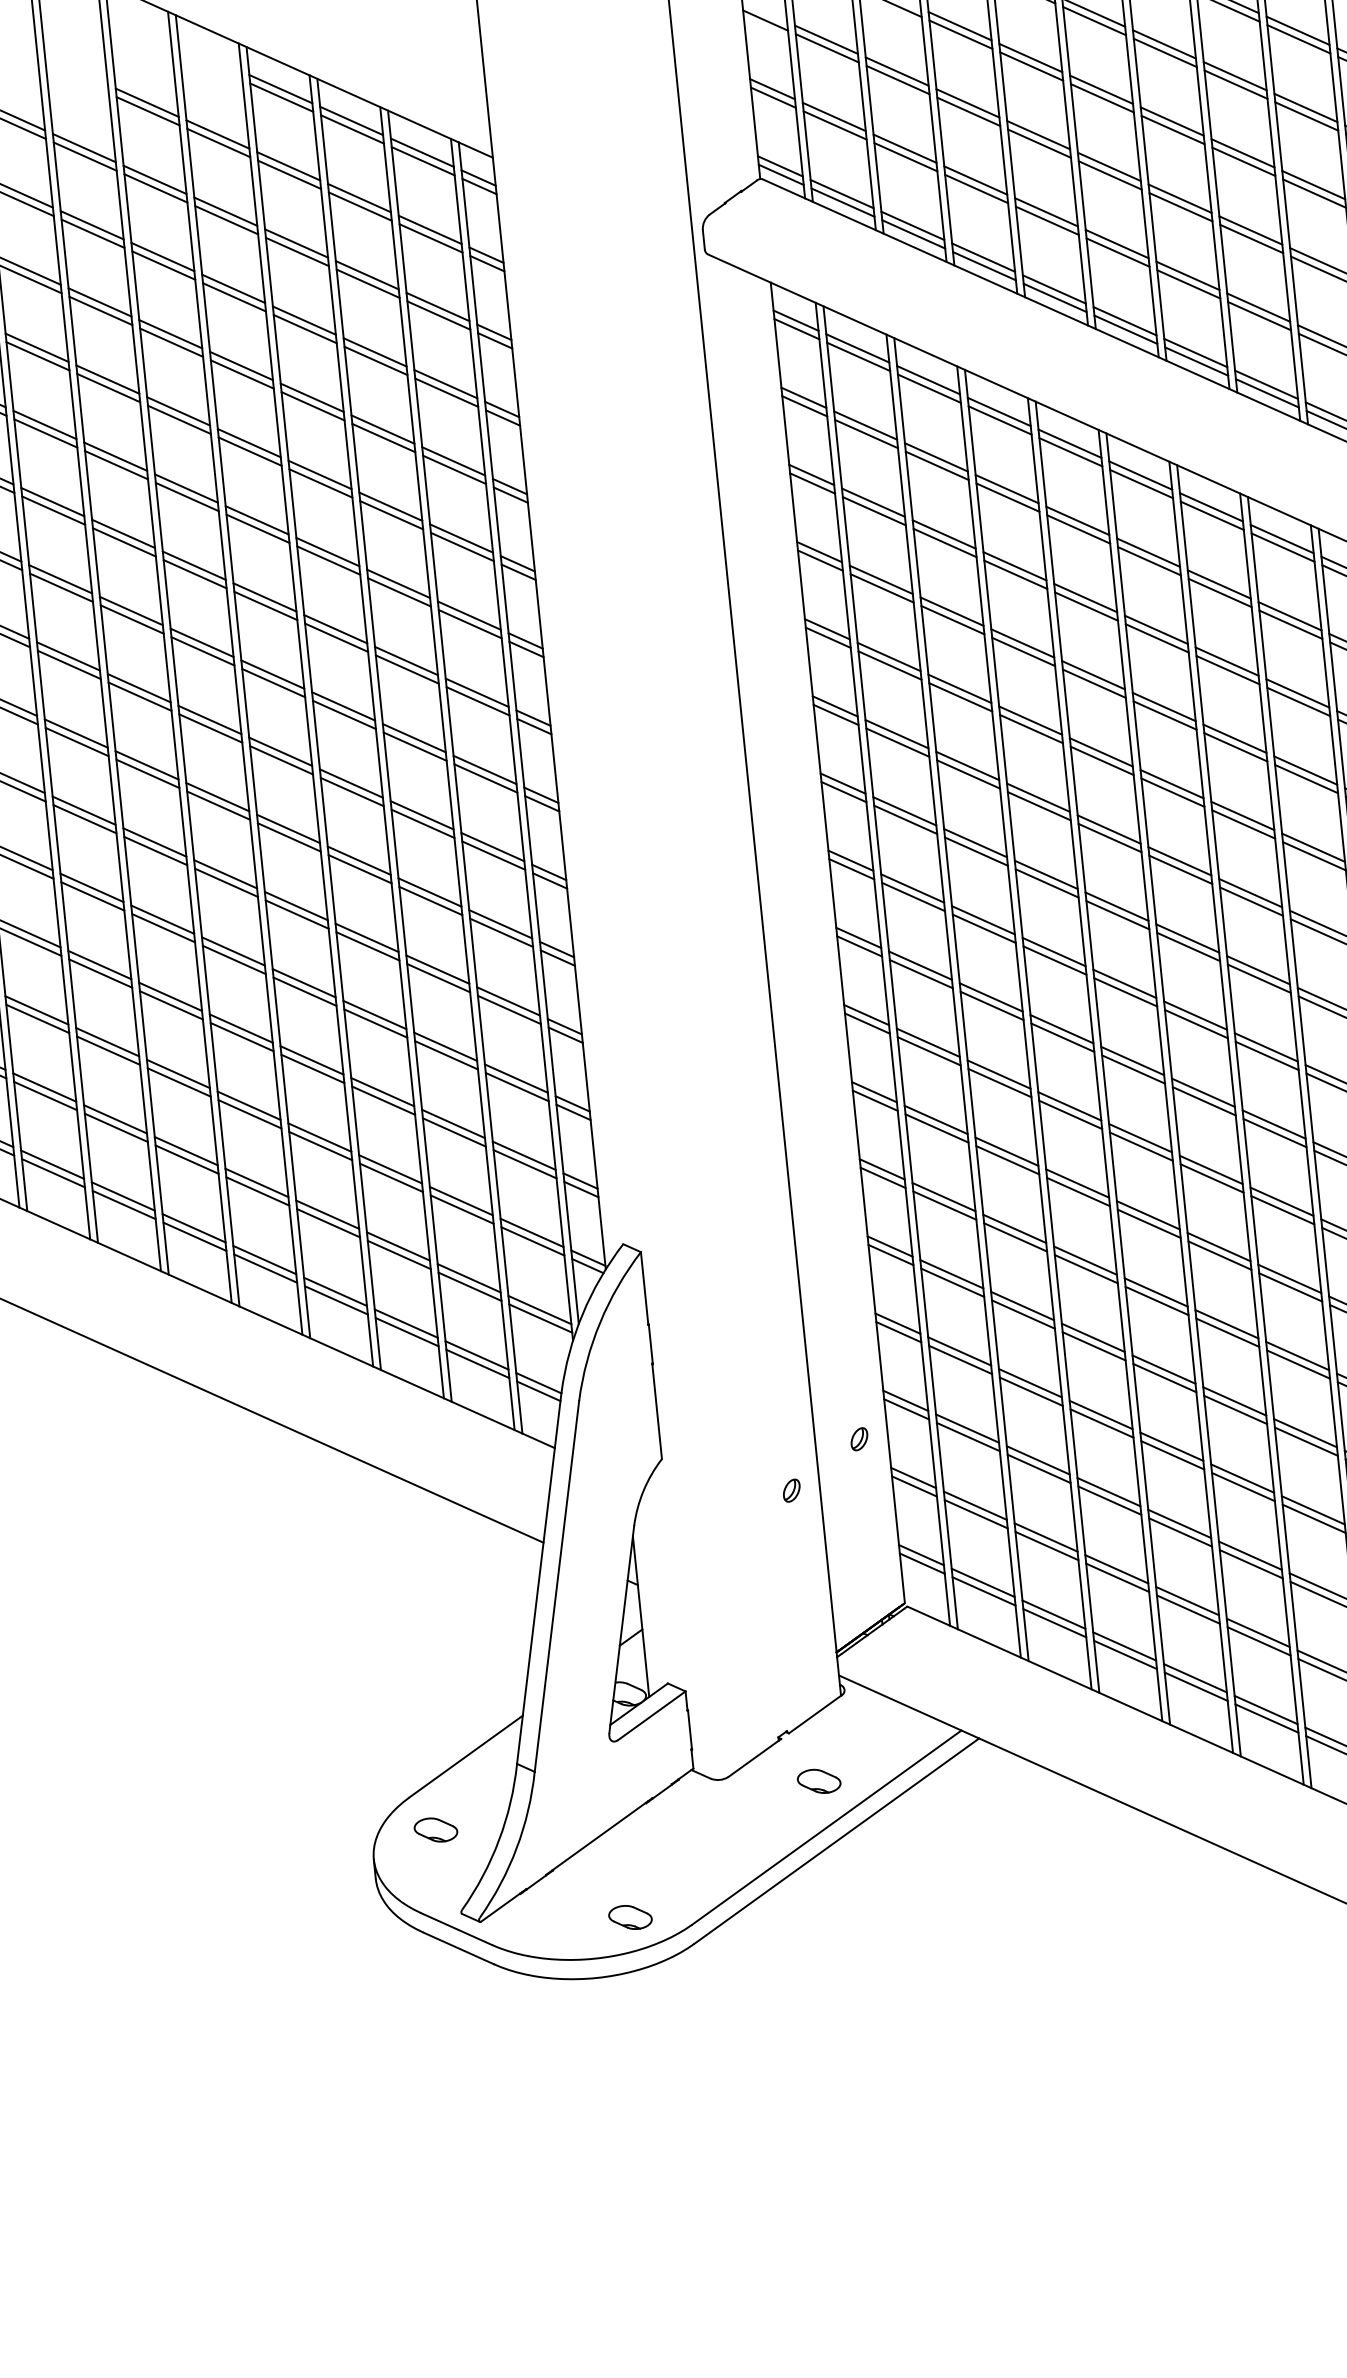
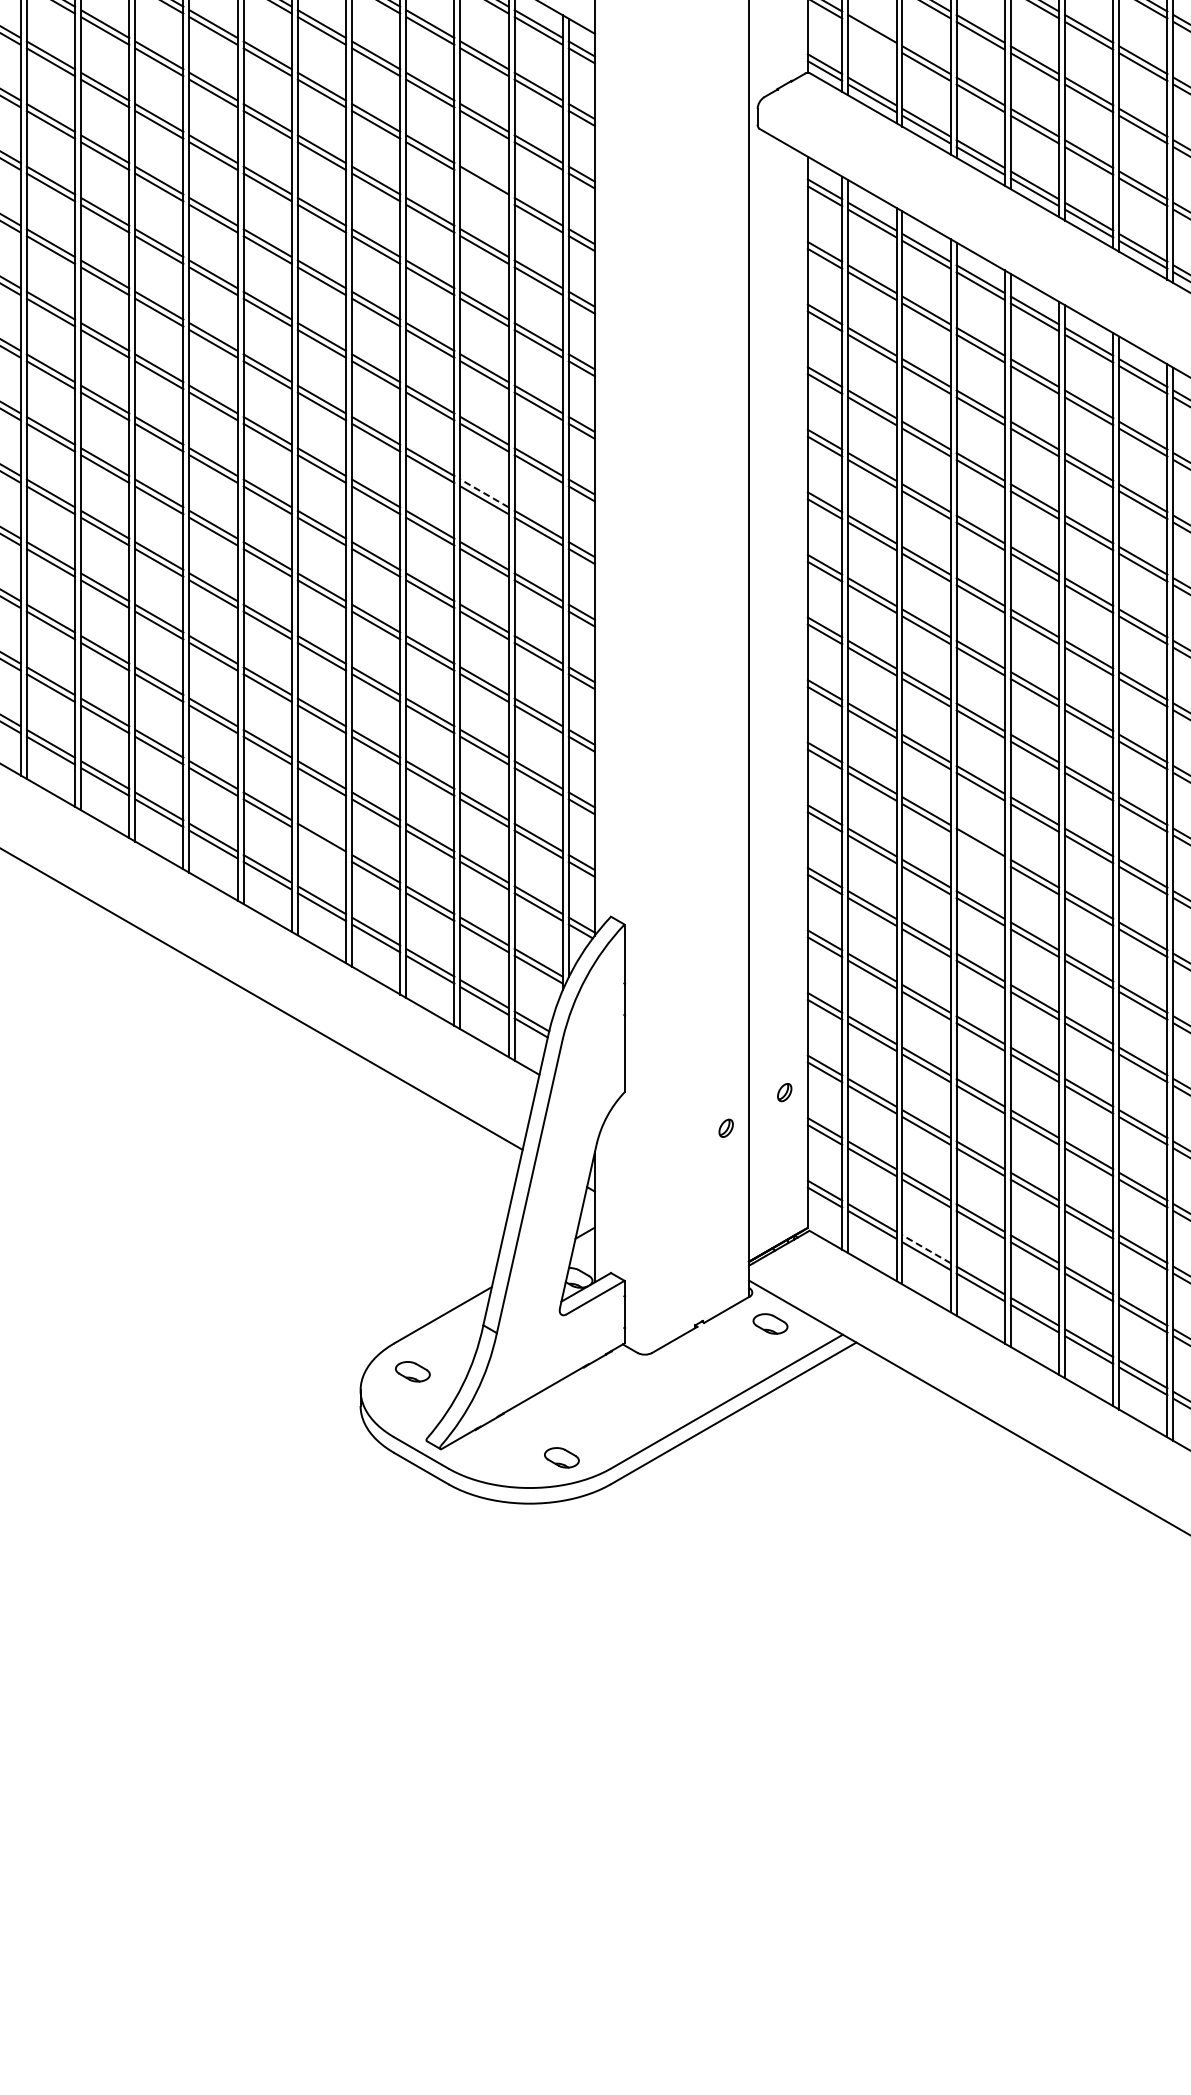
line: (835, 125) -> (872, 35), removed
line: (375, 361) -> (484, 187), removed
line: (414, 738) -> (484, 493), solid -> dashed
line: (1070, 1115) -> (980, 849), removed
line: (257, 1191) -> (321, 844), removed
line: (1053, 1614) -> (926, 1249), solid -> dashed
part: (819, 1780) -> (770, 1323), moved

